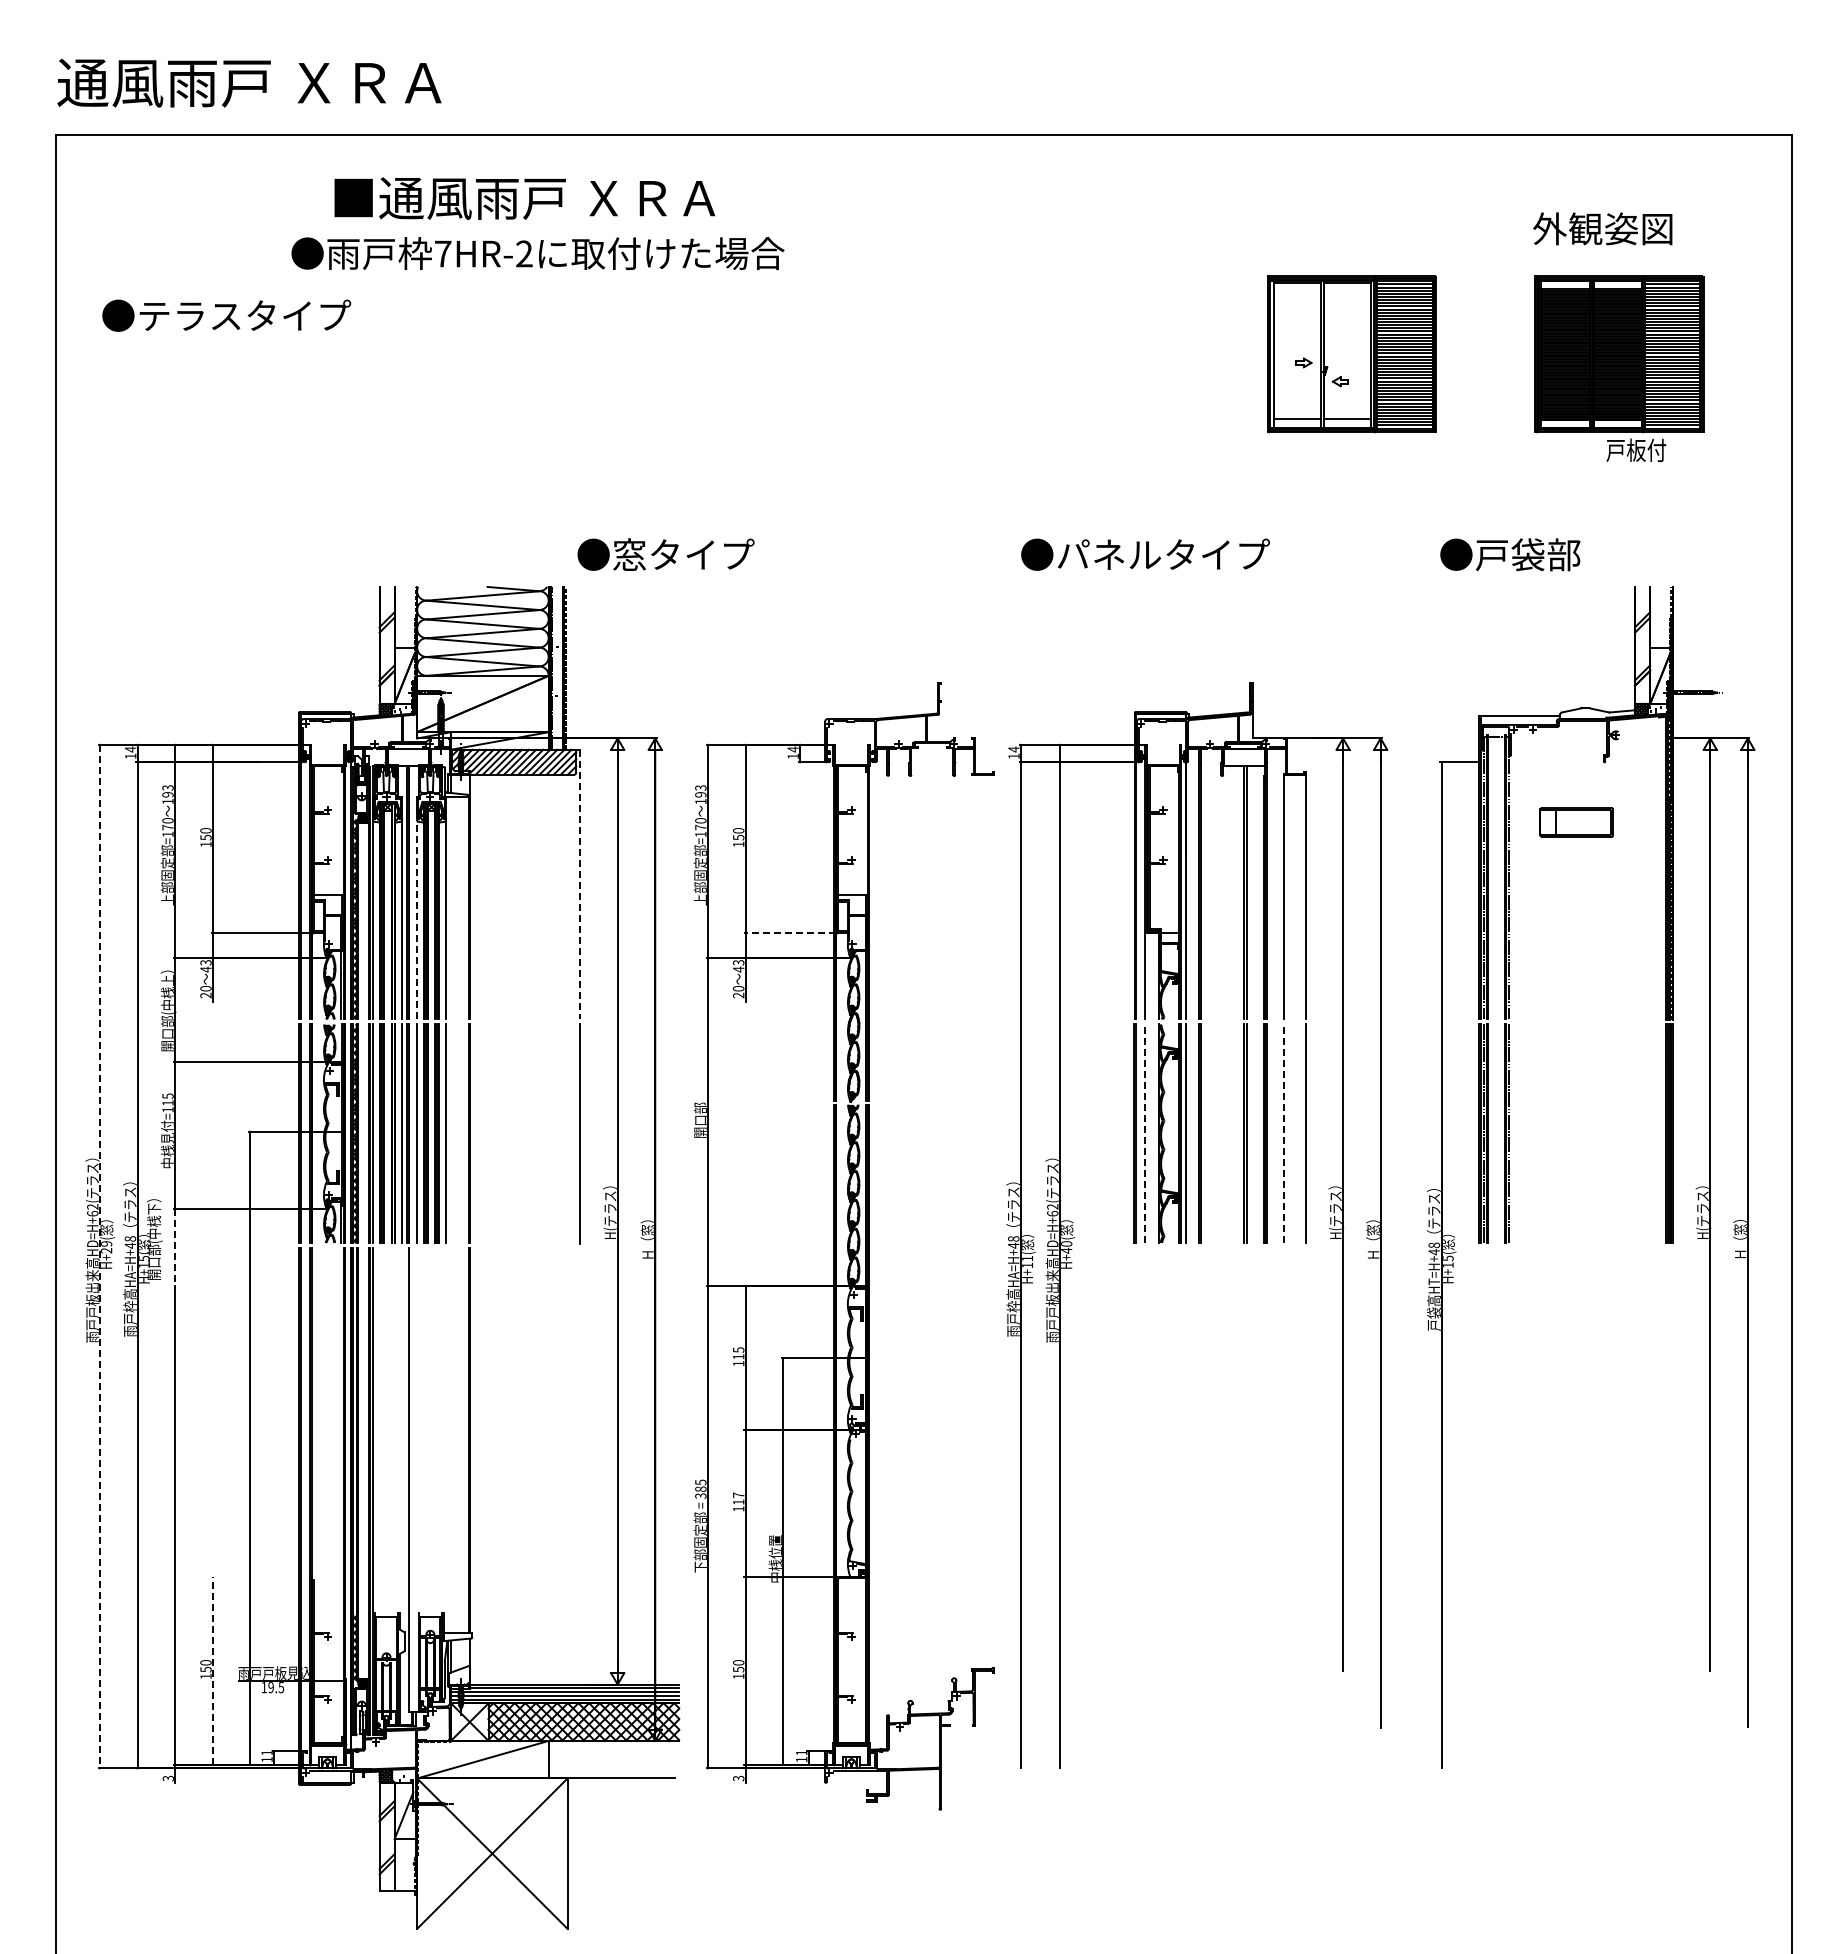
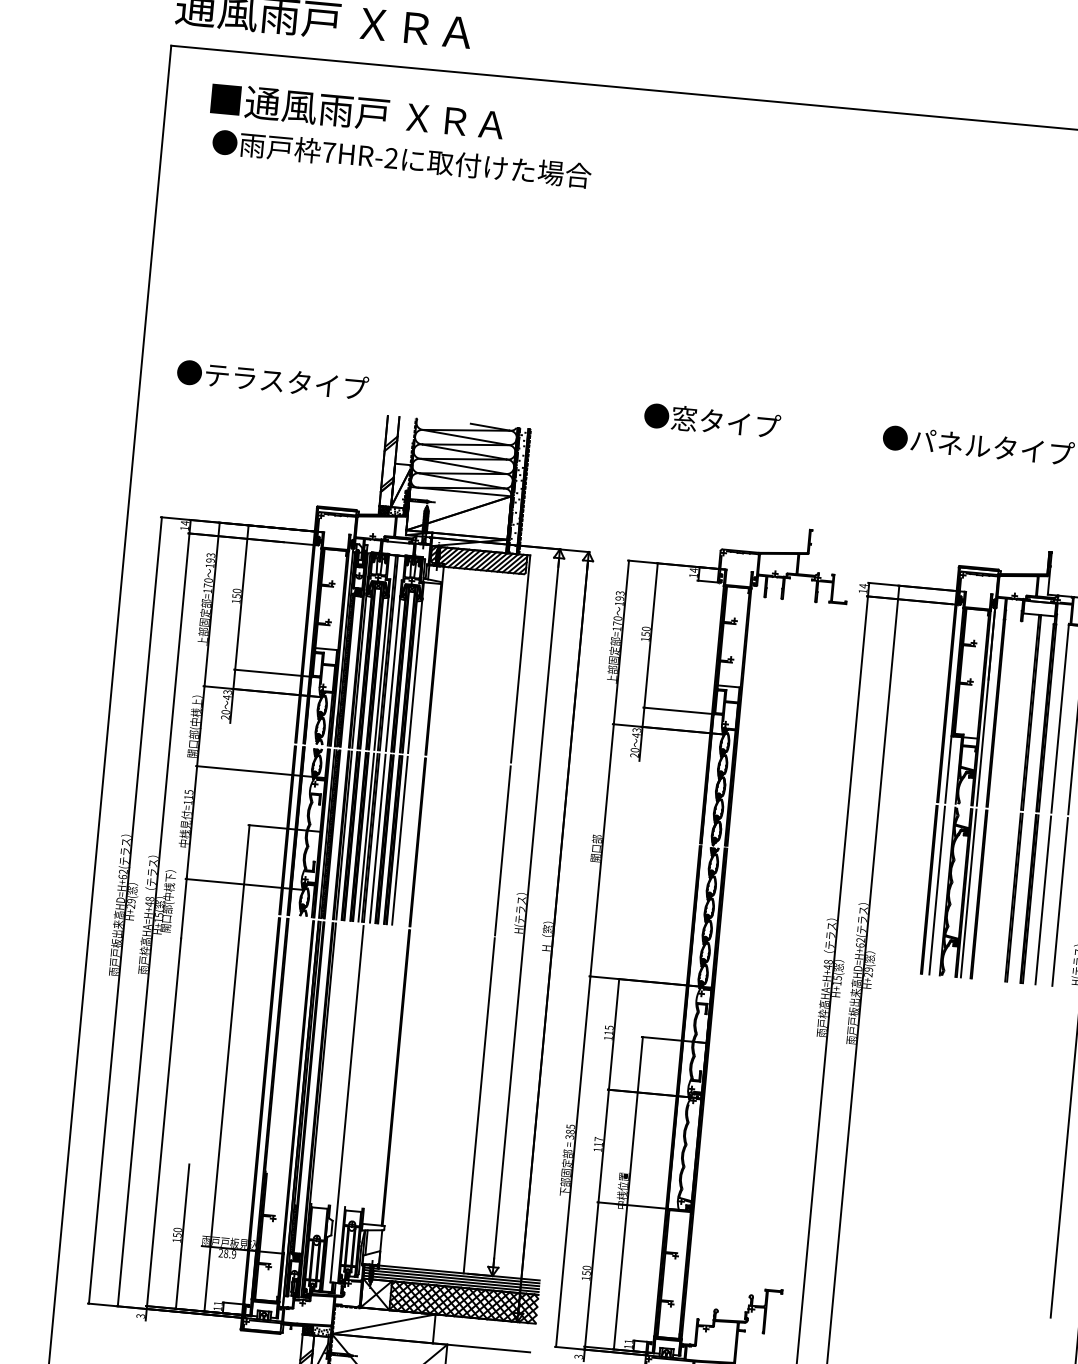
text: (524, 198) -> (357, 112), moved
text: (537, 253) -> (401, 158), moved
text: (226, 315) -> (272, 380), moved
text: (665, 554) -> (711, 420), moved
line: (580, 884) -> (520, 658), dashed -> solid
line: (417, 918) -> (393, 673), dashed -> solid
line: (789, 932) -> (678, 710), dashed -> solid
line: (1145, 1133) -> (937, 890), dashed -> solid
line: (1283, 1133) -> (1043, 900), dashed -> solid
line: (175, 1247) -> (184, 908), dashed -> solid
text: (1066, 1247) -> (868, 972), H+40( -> H+29(
line: (100, 1256) -> (125, 910), dashed -> solid
text: (1027, 1258) -> (837, 978), H+11( -> H+15(
line: (580, 1466) -> (479, 1105), added
line: (212, 1670) -> (182, 1236), dashed -> solid
text: (272, 1687) -> (227, 1253), 19.5 -> 28.9

